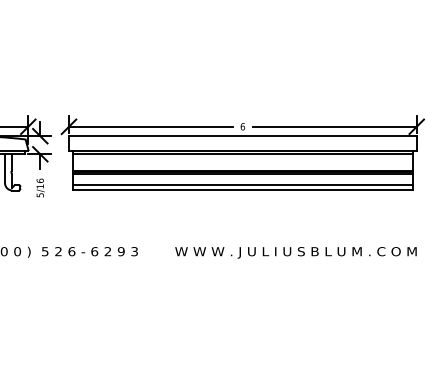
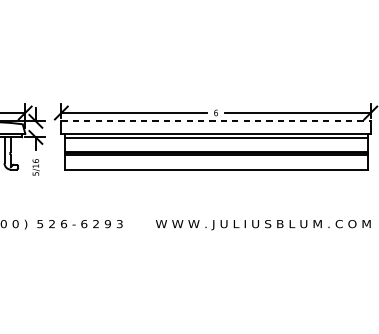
line: (242, 136) -> (215, 121), solid -> dashed
line: (242, 184) -> (215, 164), removed

